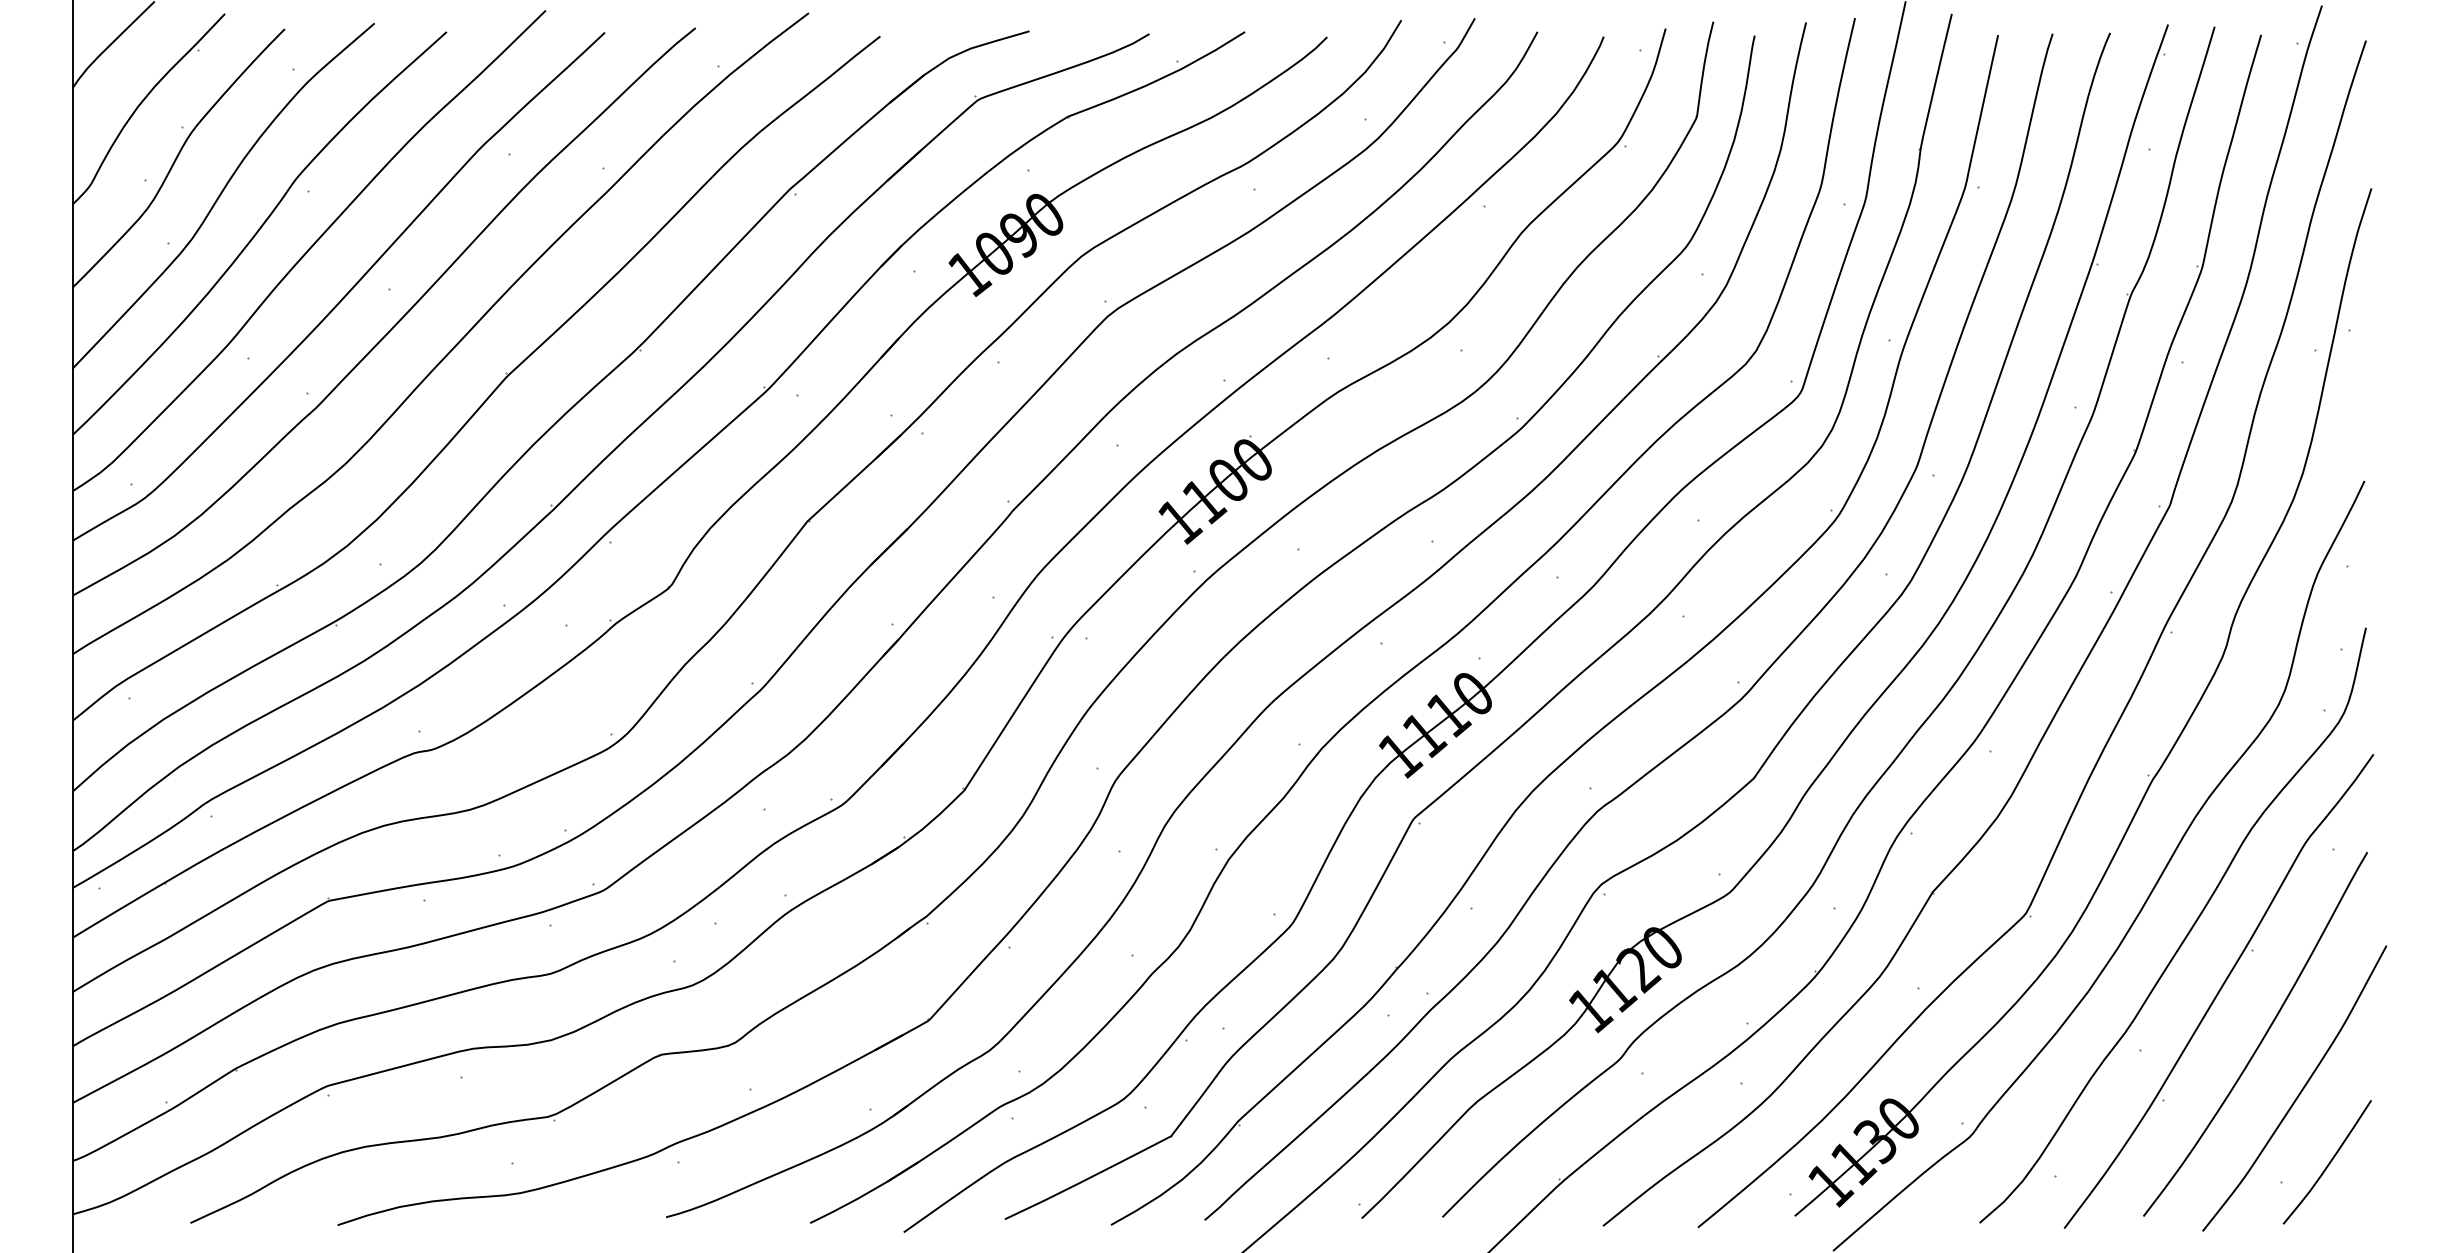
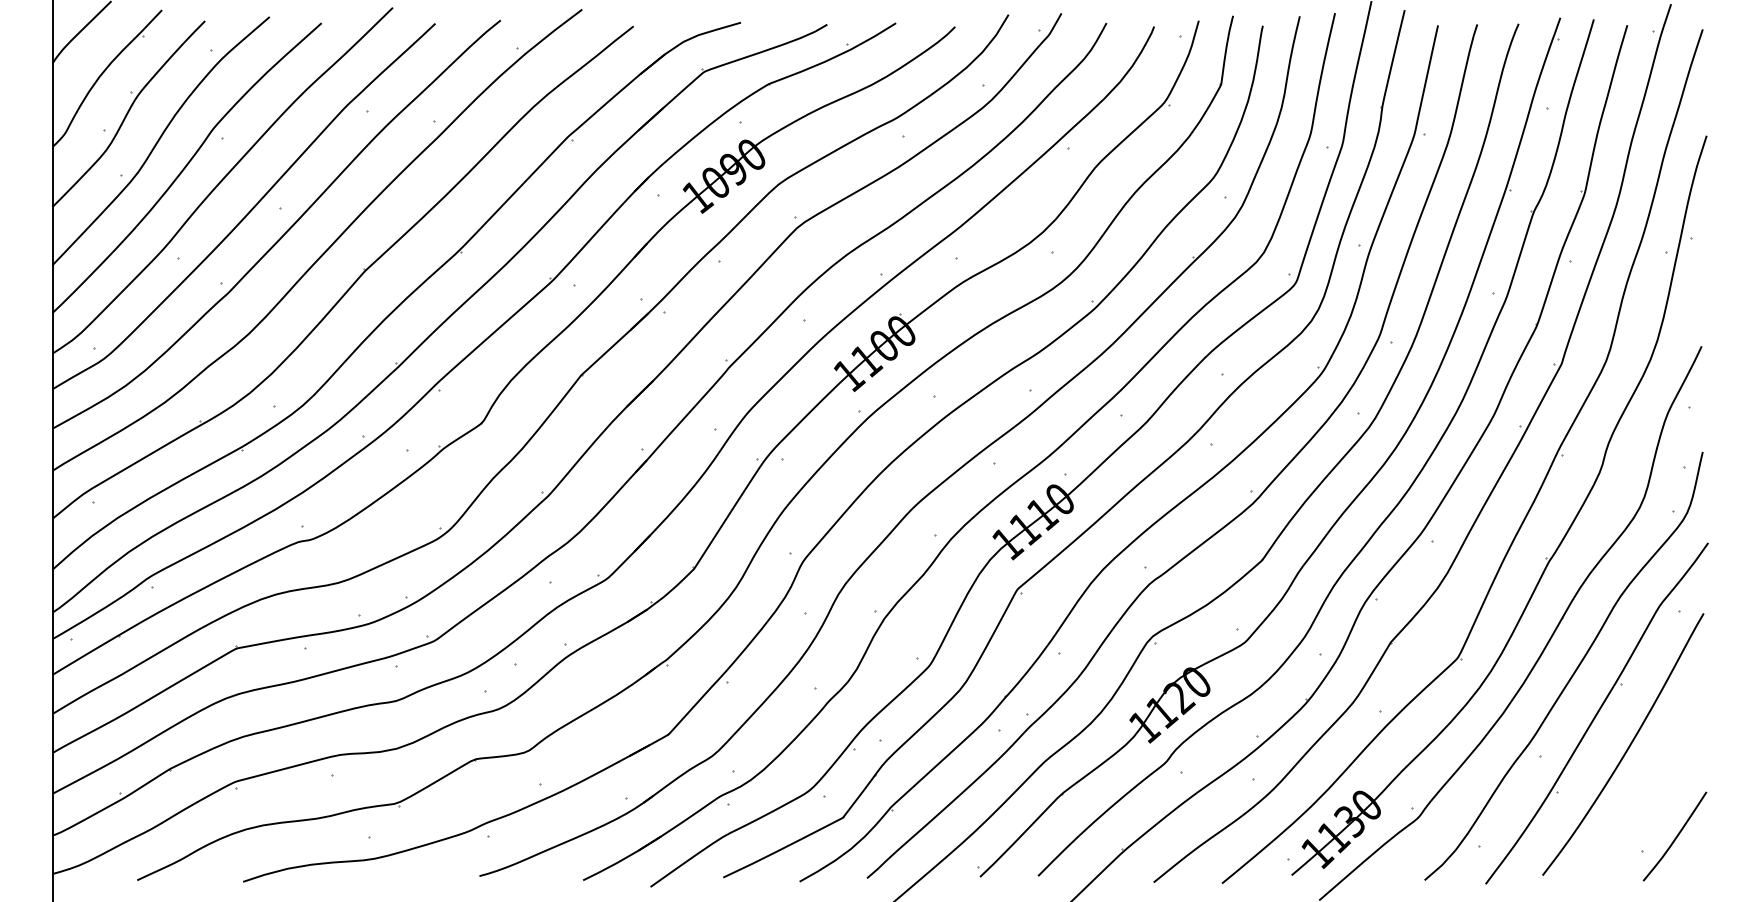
curve: (2300, 1089) -> (1655, 784), removed

